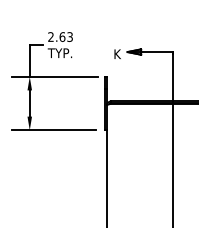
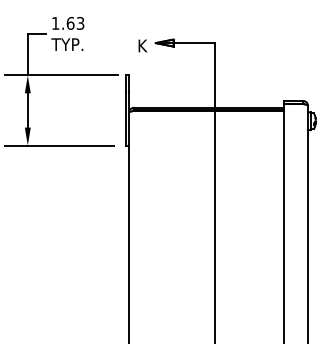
text: (50, 36) -> (55, 22), 2.63 -> 1.63

